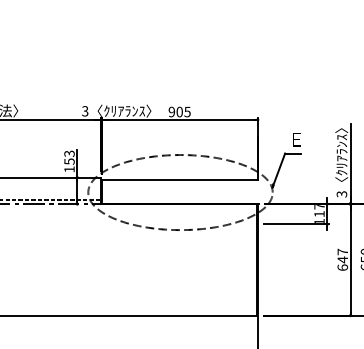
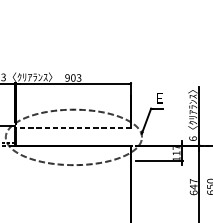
text: (187, 111) -> (79, 77), 905 -> 903
line: (179, 180) -> (73, 128), solid -> dashed
text: (341, 194) -> (192, 138), 3 -> 6

